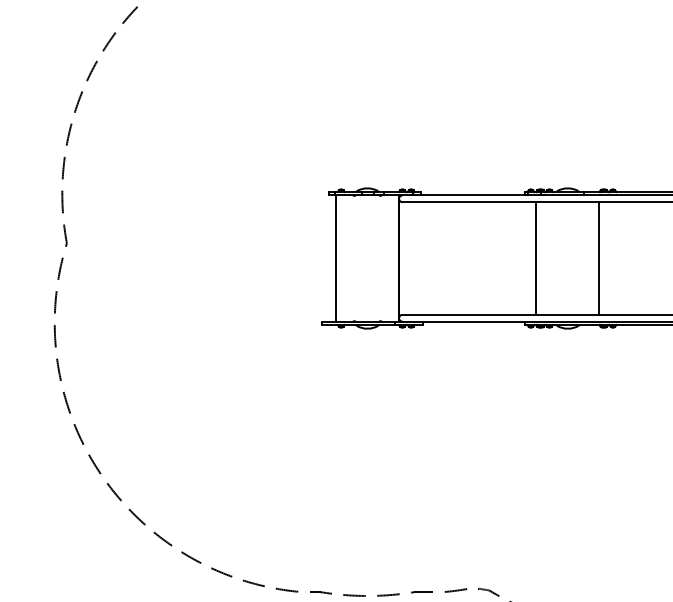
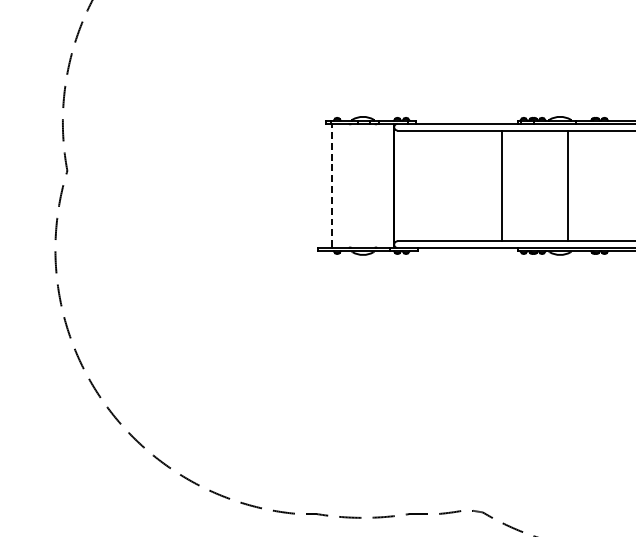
line: (335, 258) -> (331, 185), solid -> dashed
line: (536, 258) -> (501, 185), moved
line: (599, 258) -> (567, 185), moved

